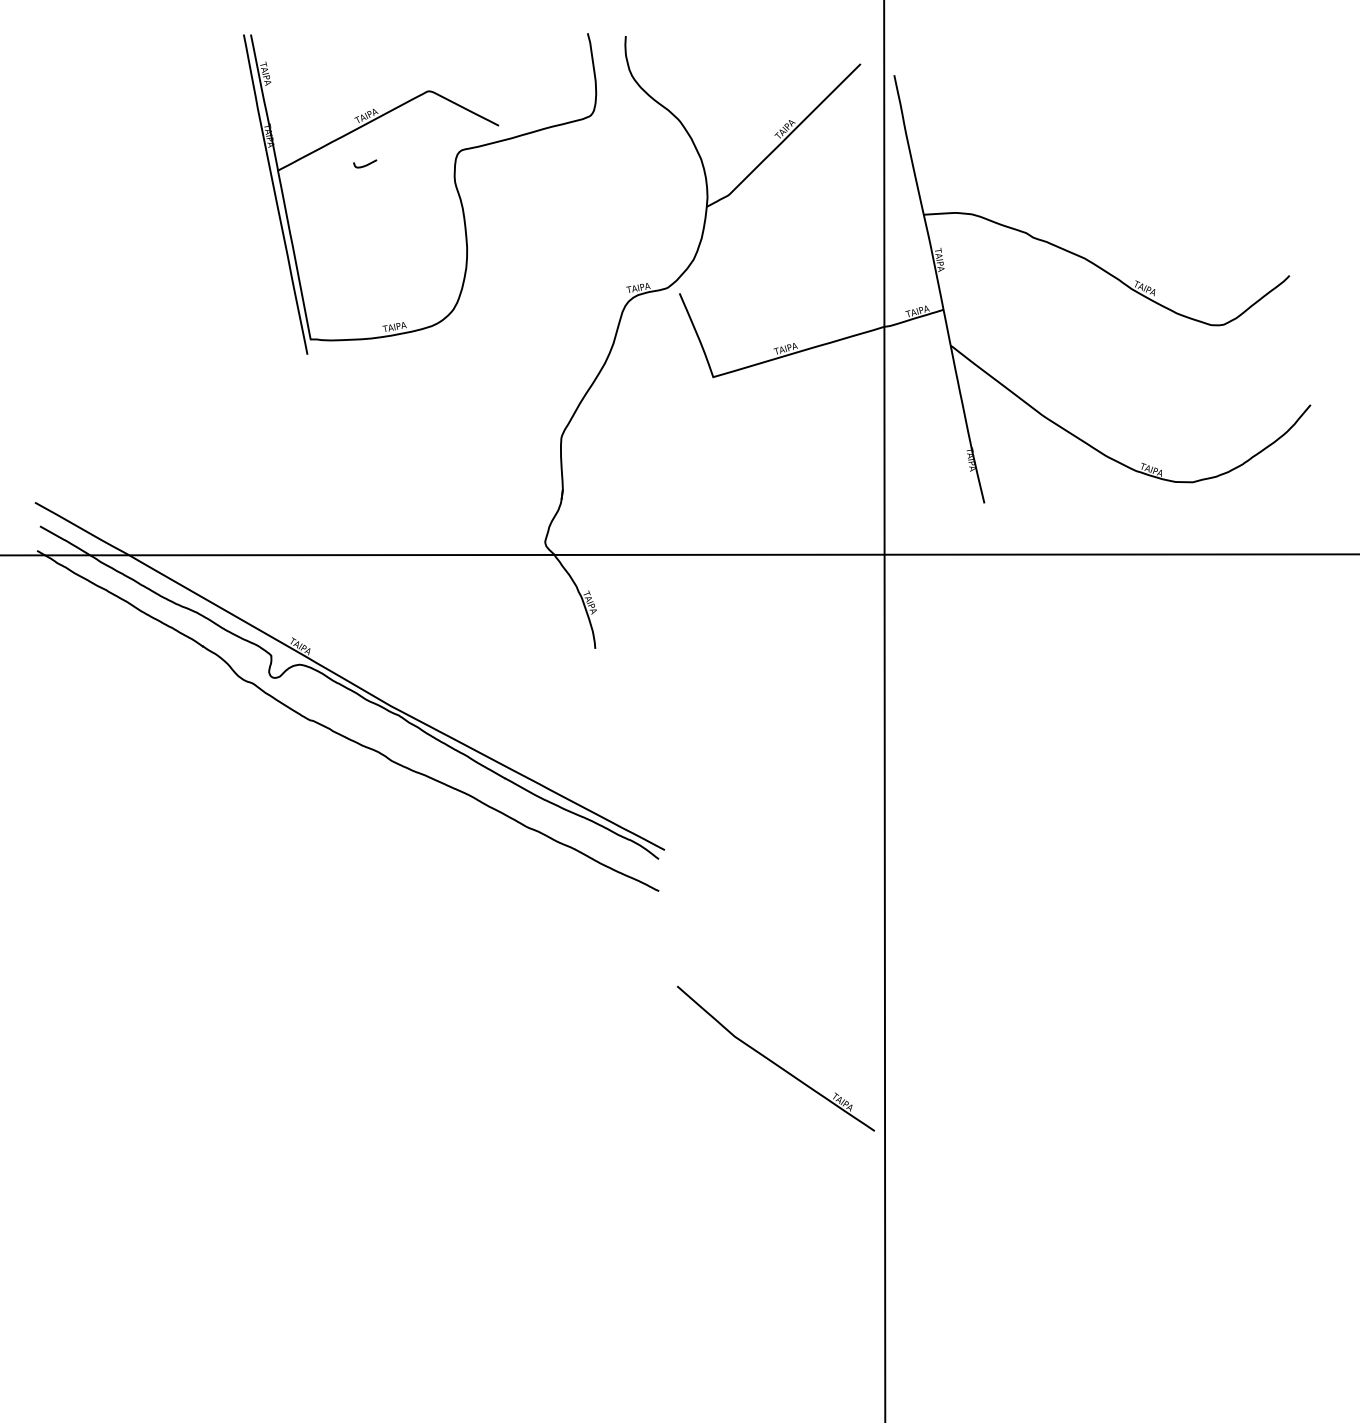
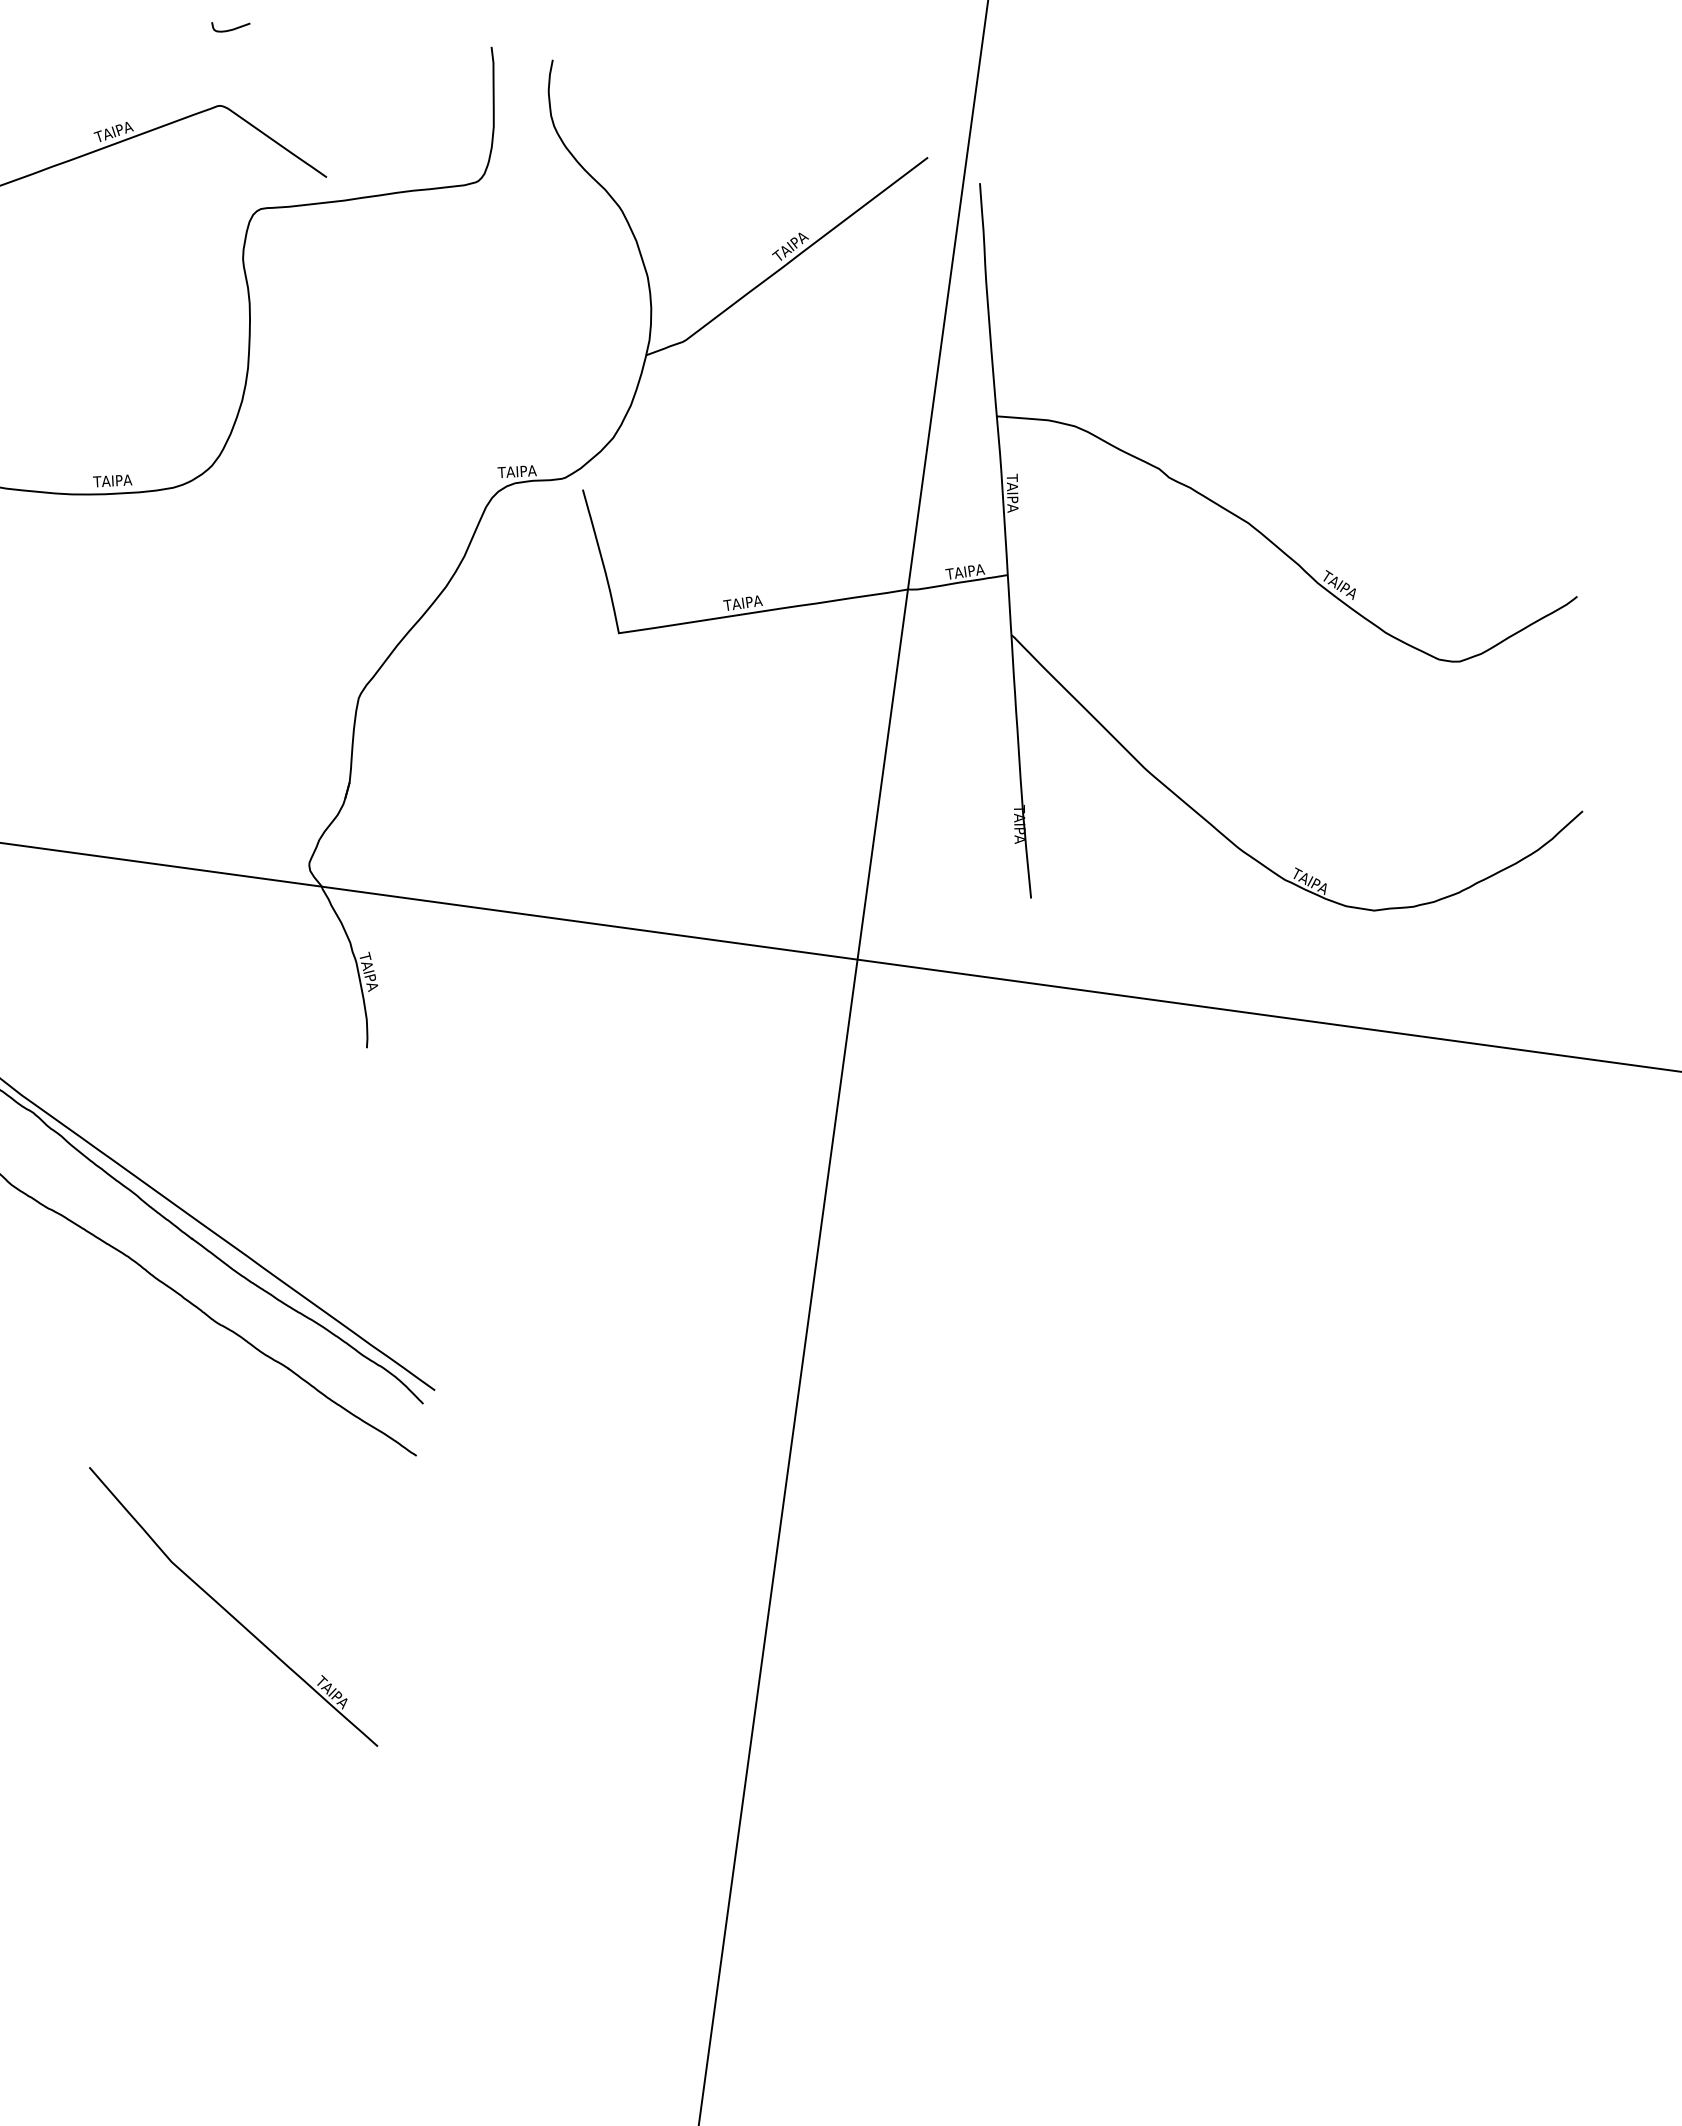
curve: (365, 164) -> (230, 28), moved
part: (776, 1058) -> (234, 1606), moved

